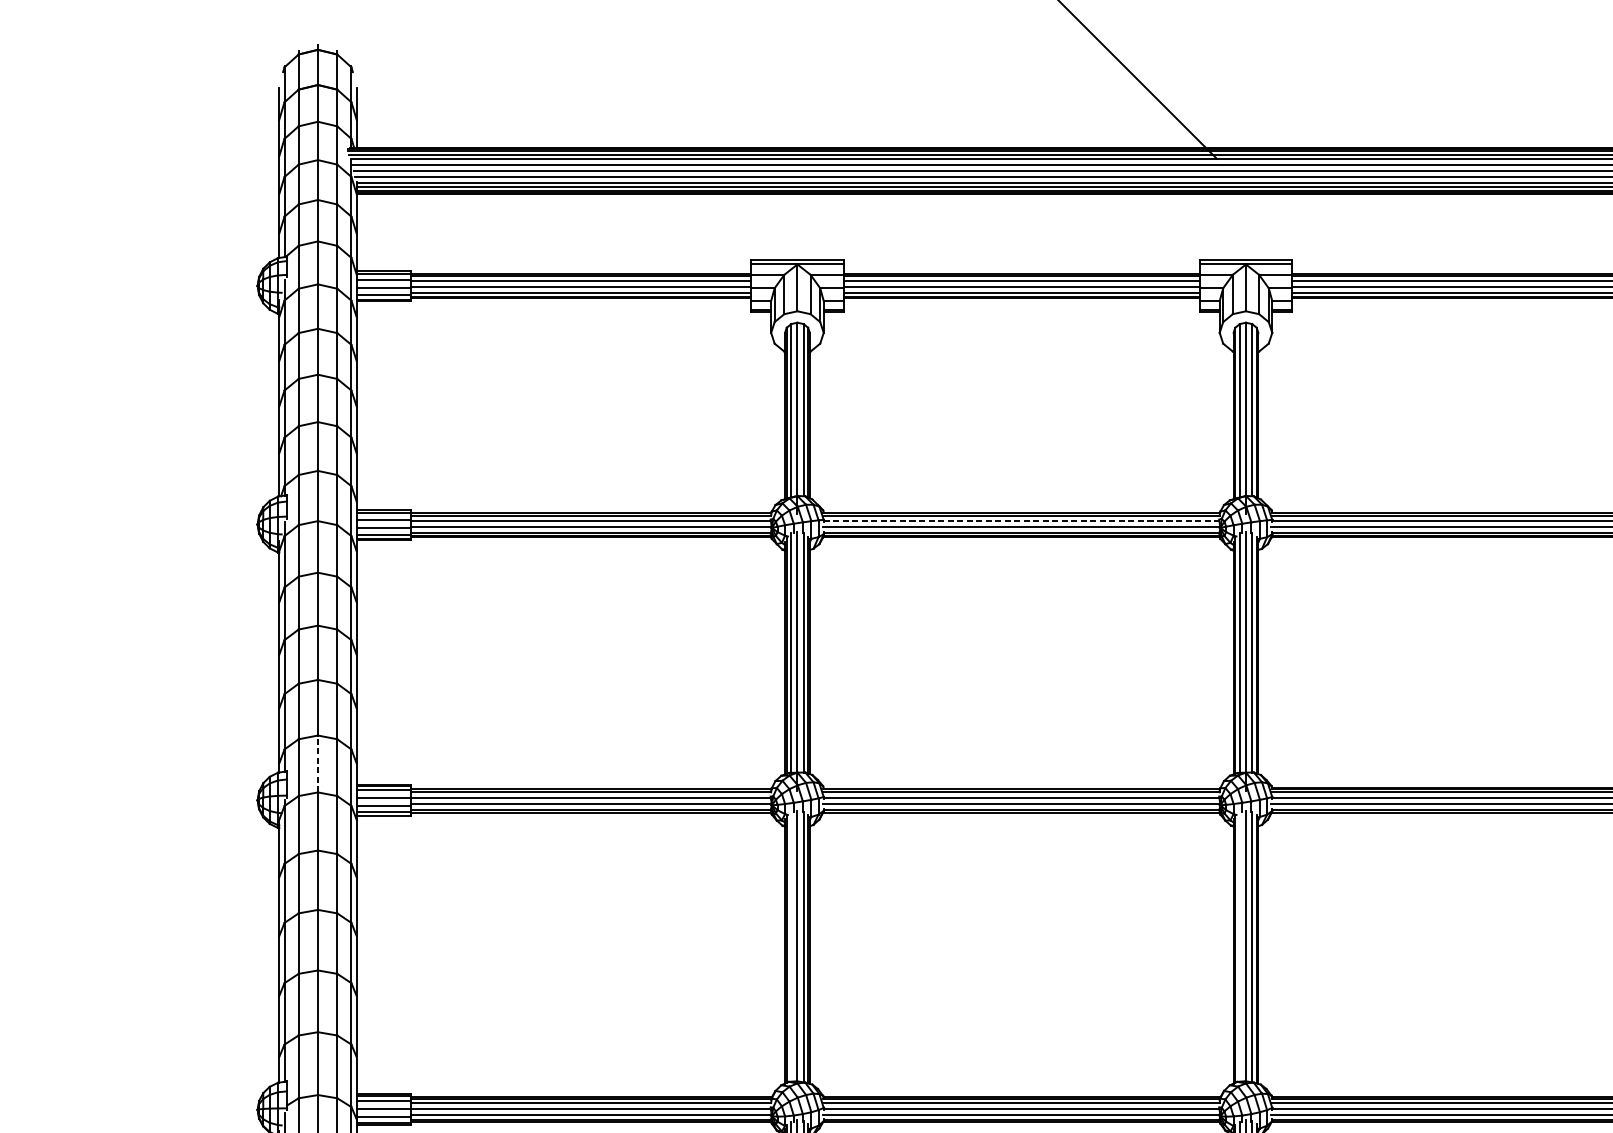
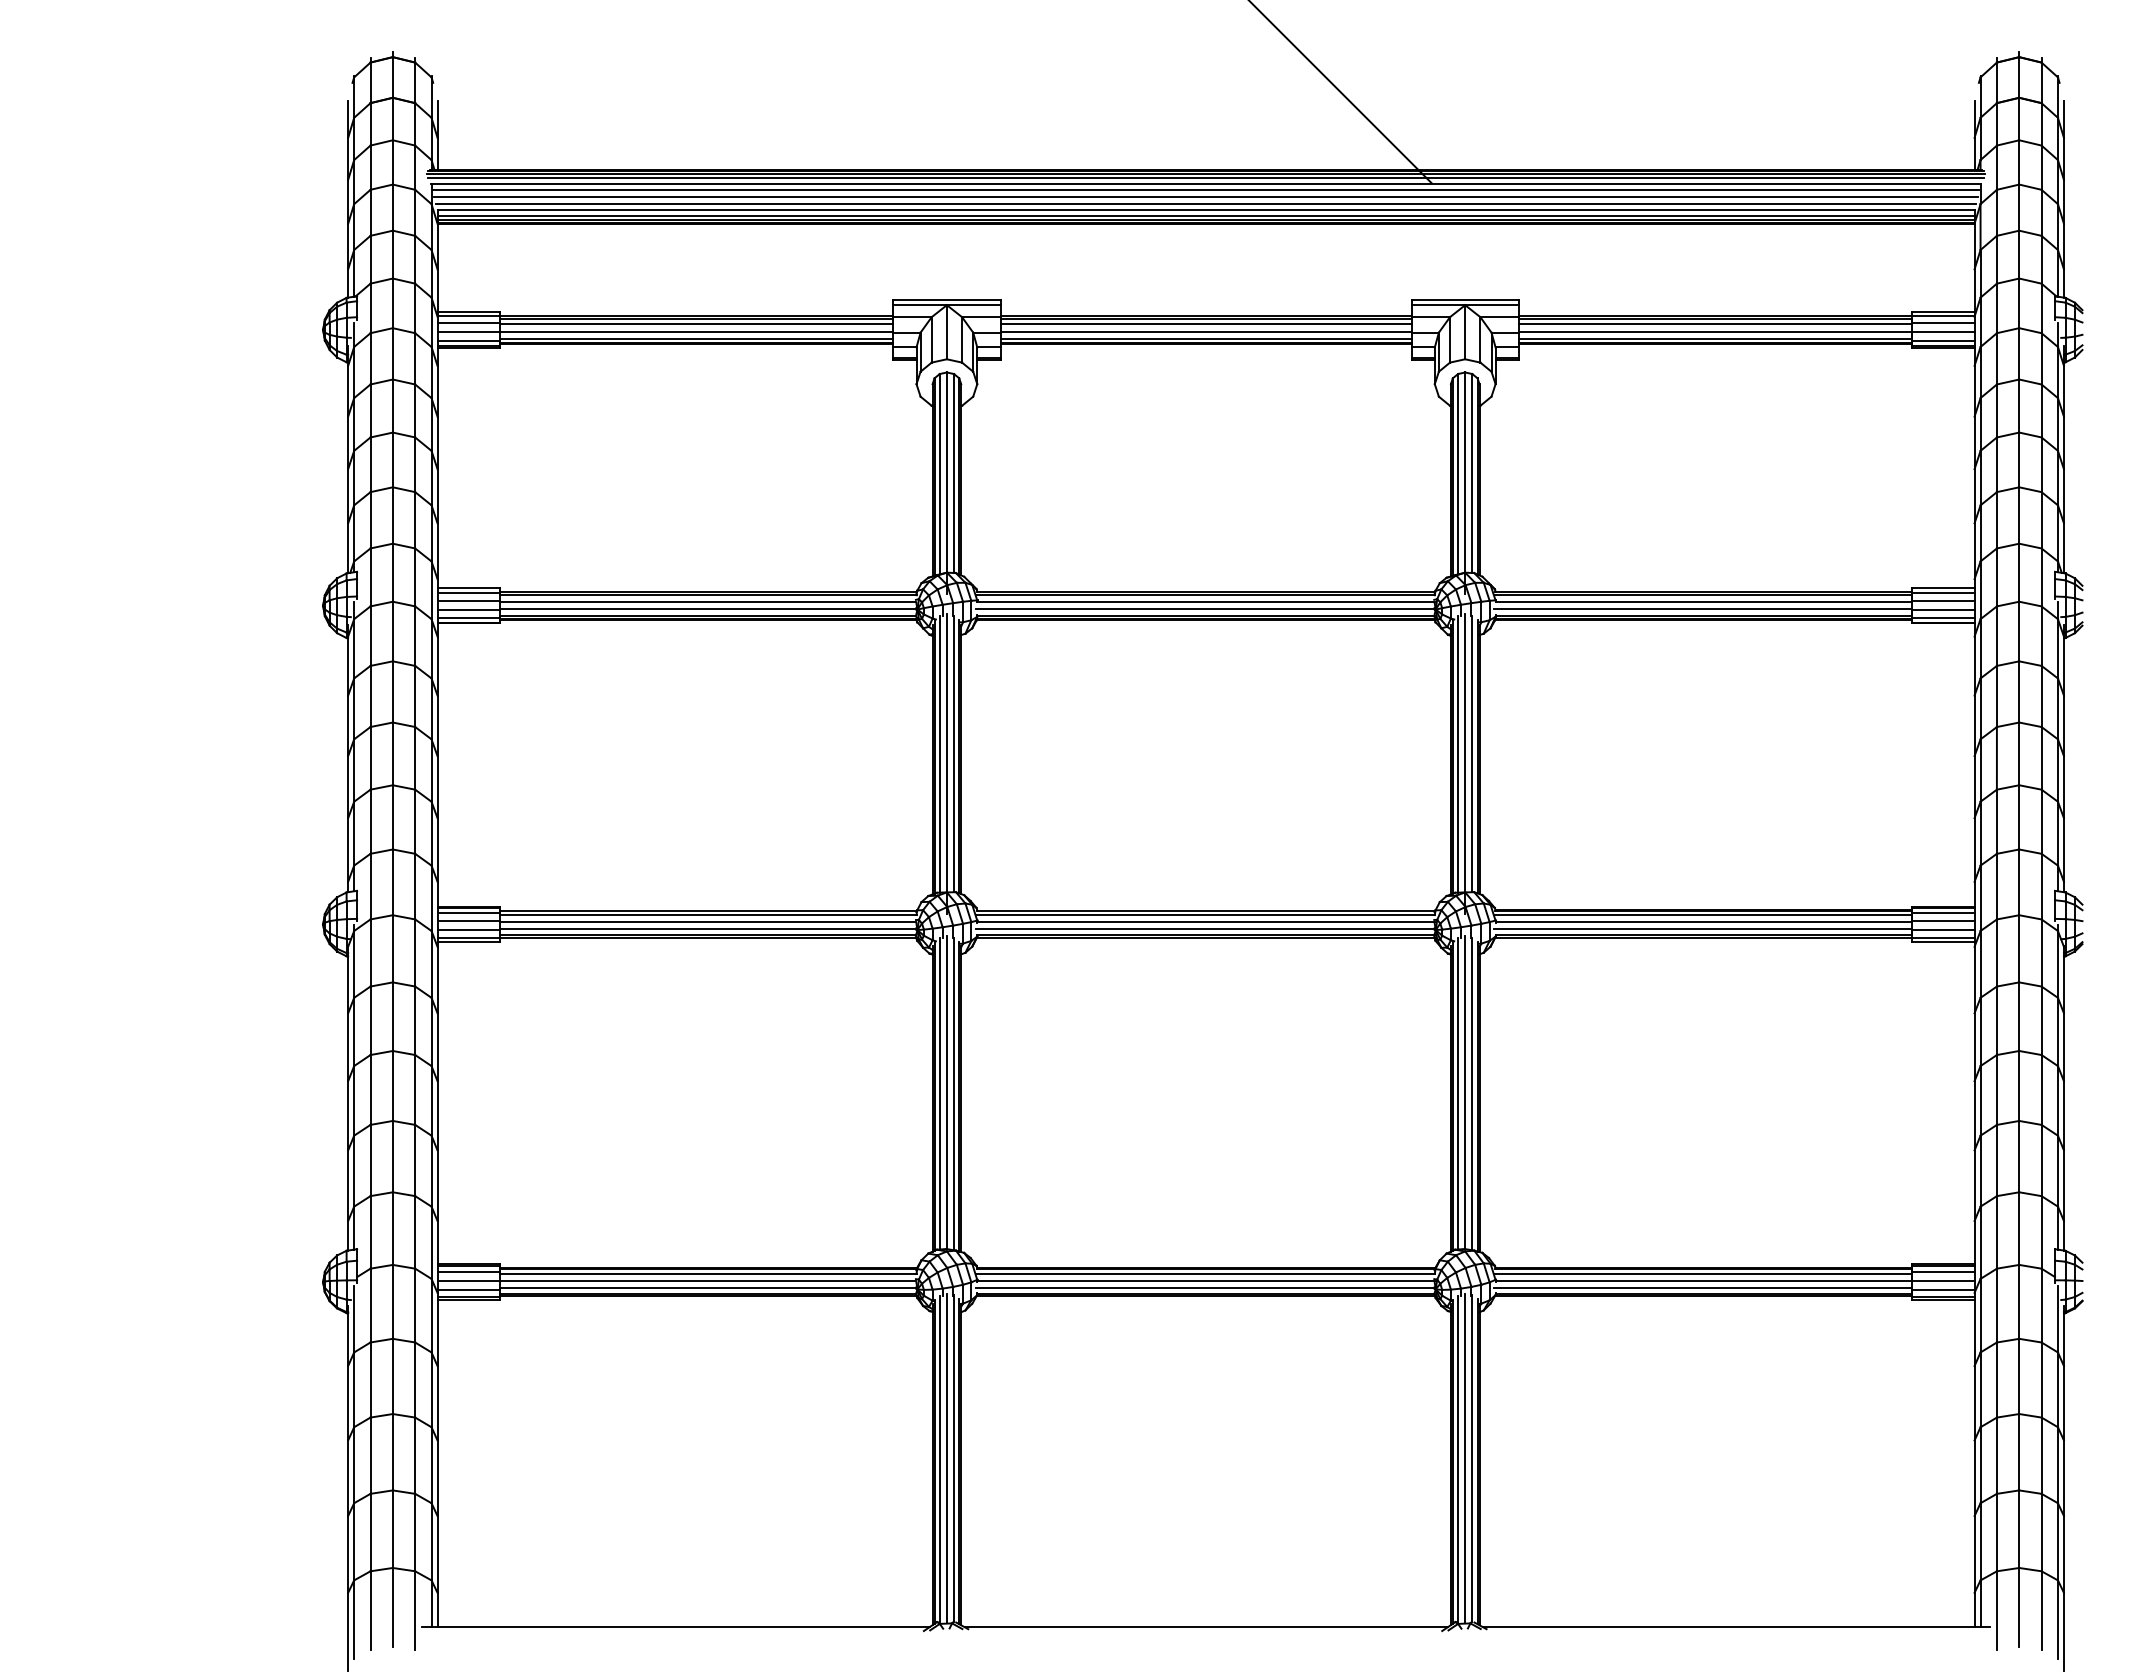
line: (1022, 520) -> (1206, 601), dashed -> solid
line: (317, 764) -> (392, 882), dashed -> solid
line: (791, 946) -> (939, 1093), added
line: (1240, 946) -> (1458, 1093), added

